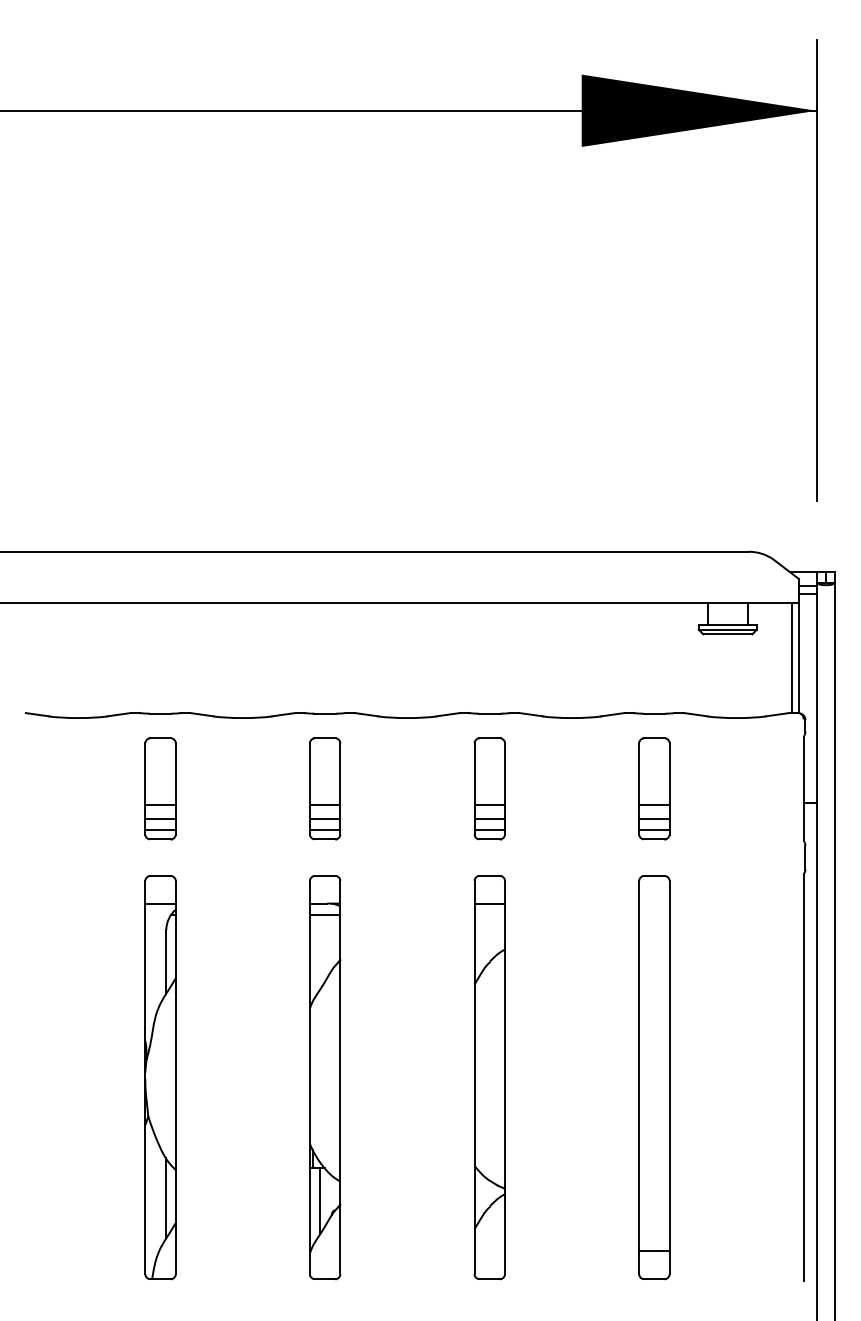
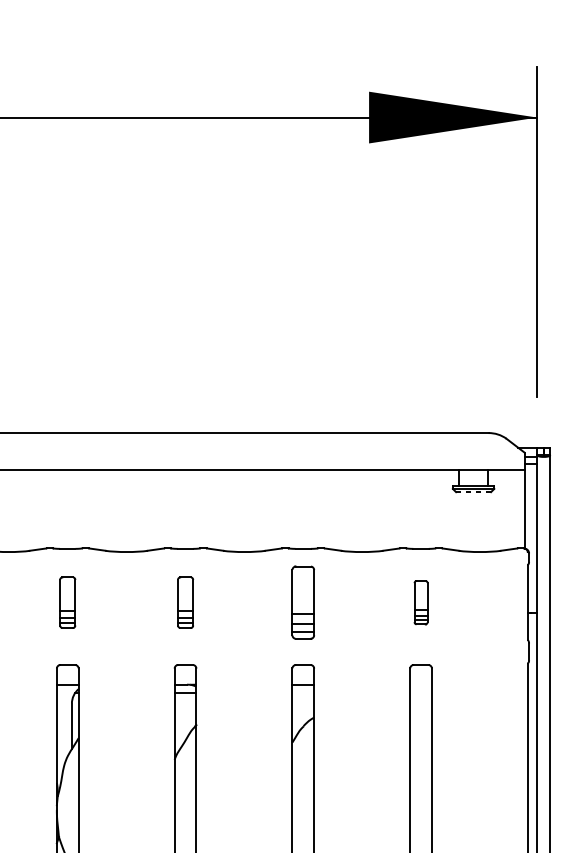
line: (727, 634) -> (473, 492), solid -> dashed
line: (792, 657) -> (519, 508), removed
part: (160, 788) -> (67, 602), size x0.7
part: (325, 788) -> (185, 602), size x0.7
part: (654, 788) -> (421, 602), size x0.6

